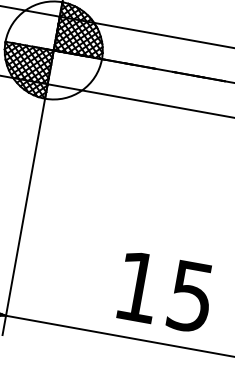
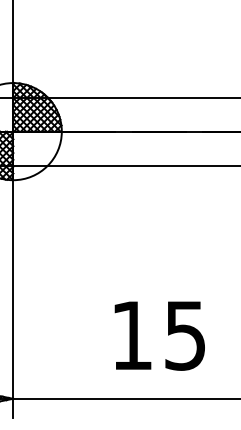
text: (165, 291) -> (159, 335), moved

